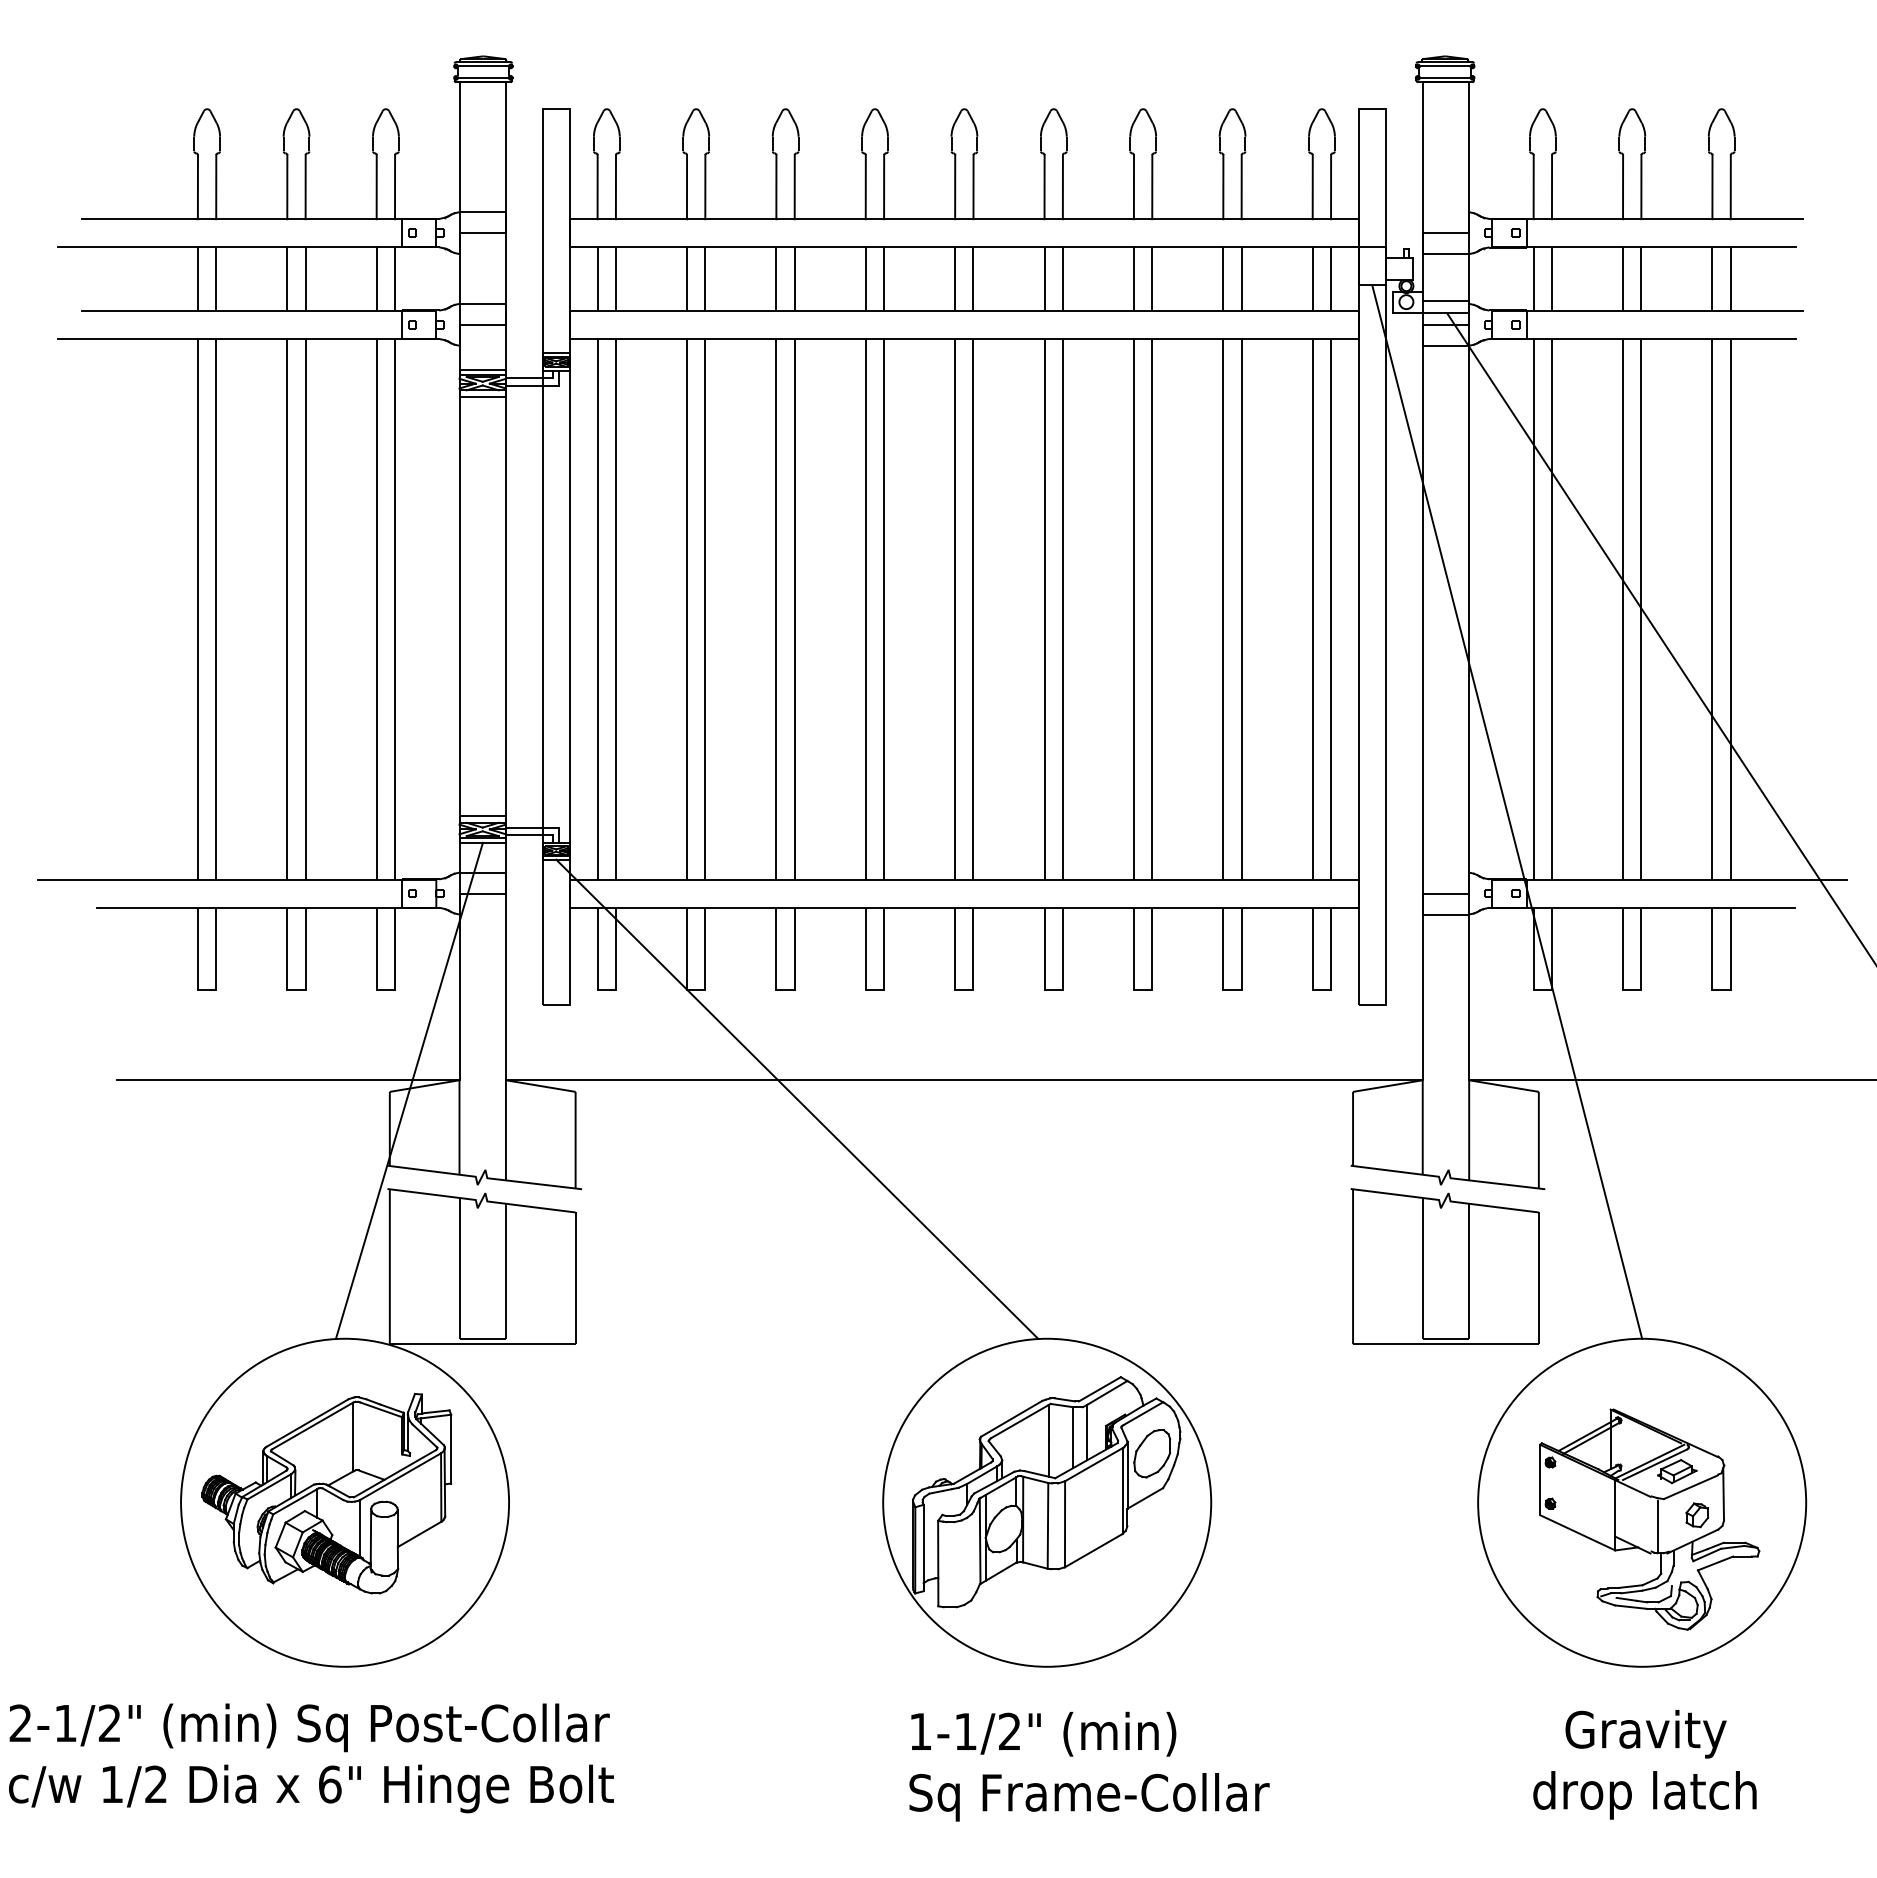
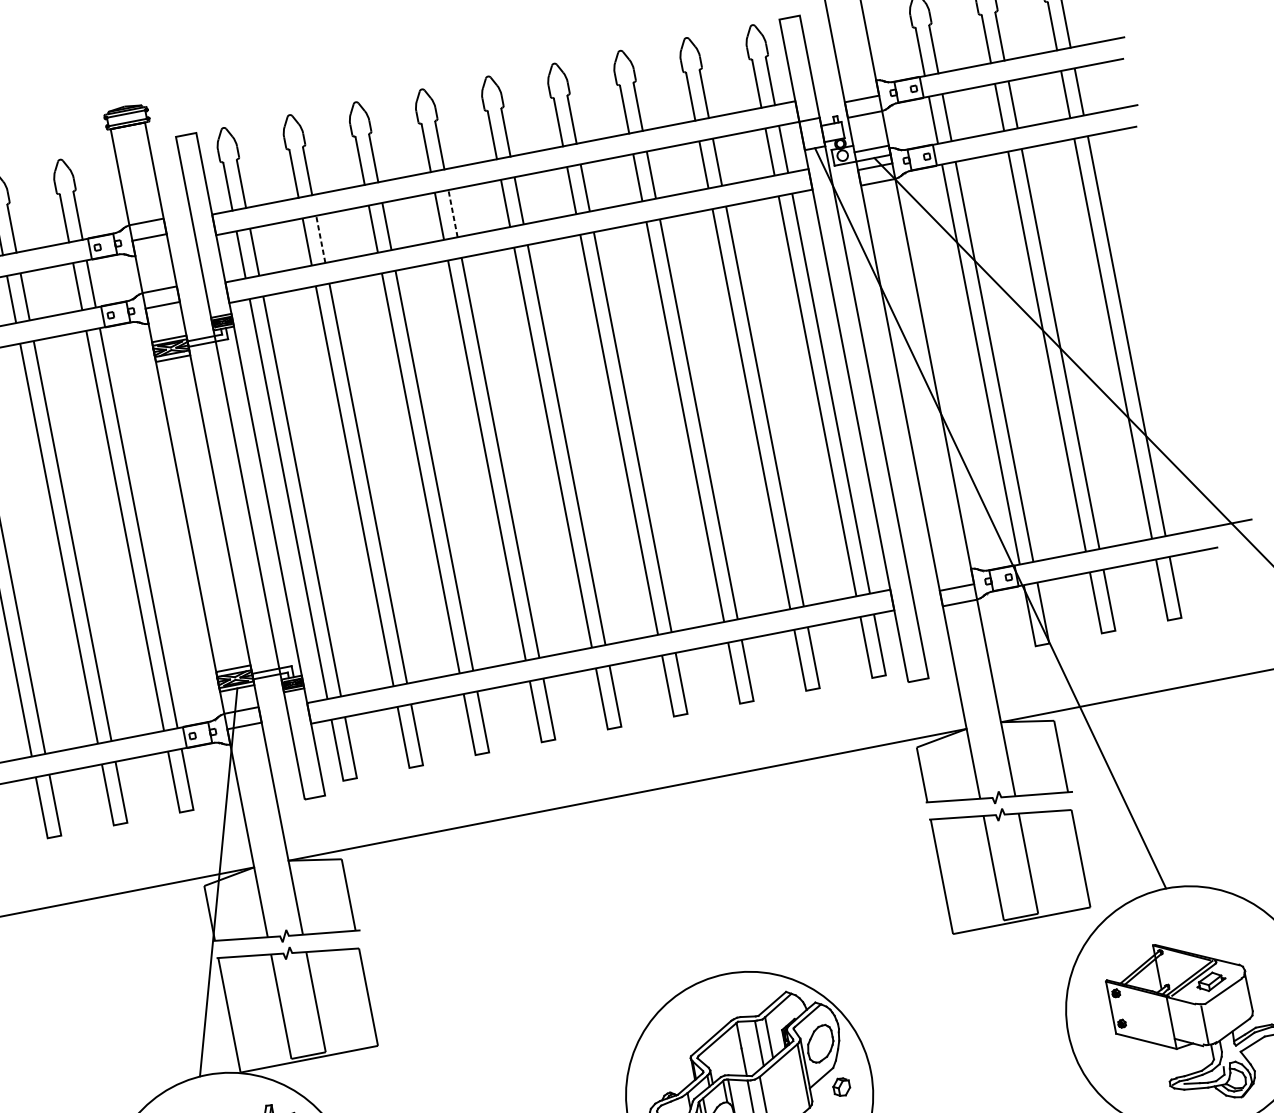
line: (705, 278) -> (320, 238), solid -> dashed
line: (884, 278) -> (453, 213), solid -> dashed
line: (797, 1098) -> (506, 832), removed
part: (1697, 1515) -> (841, 1087), moved

